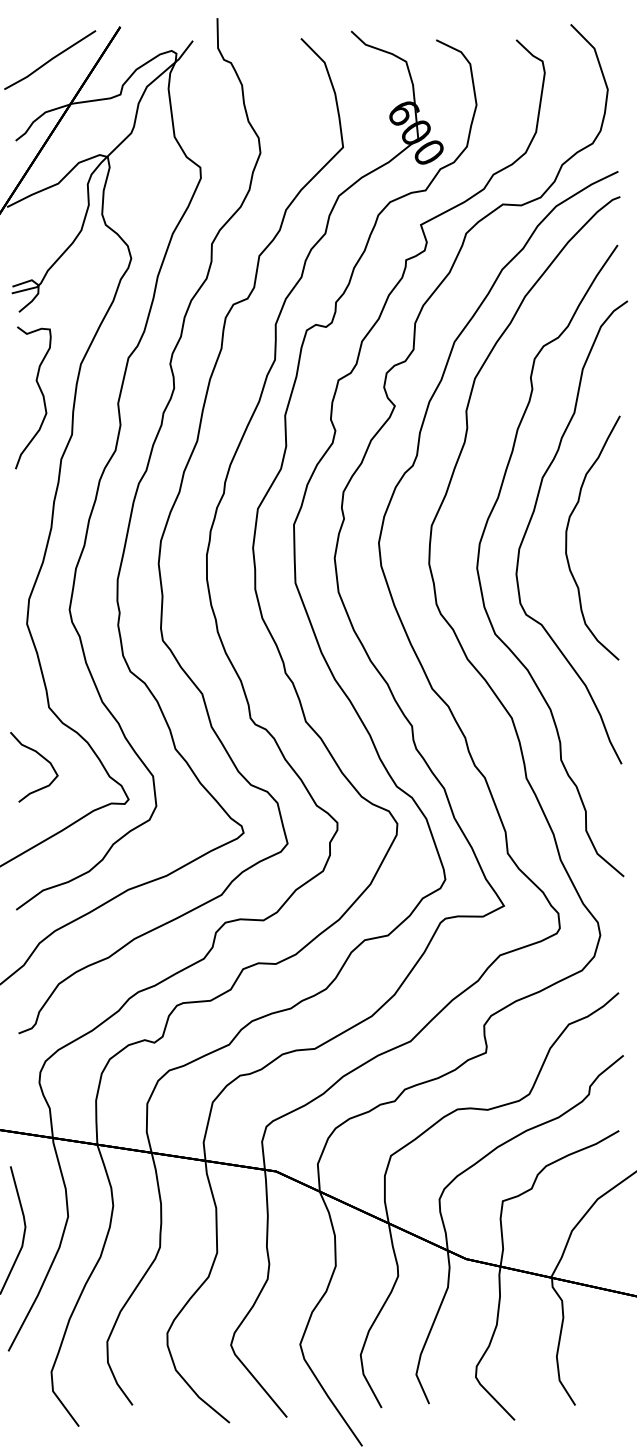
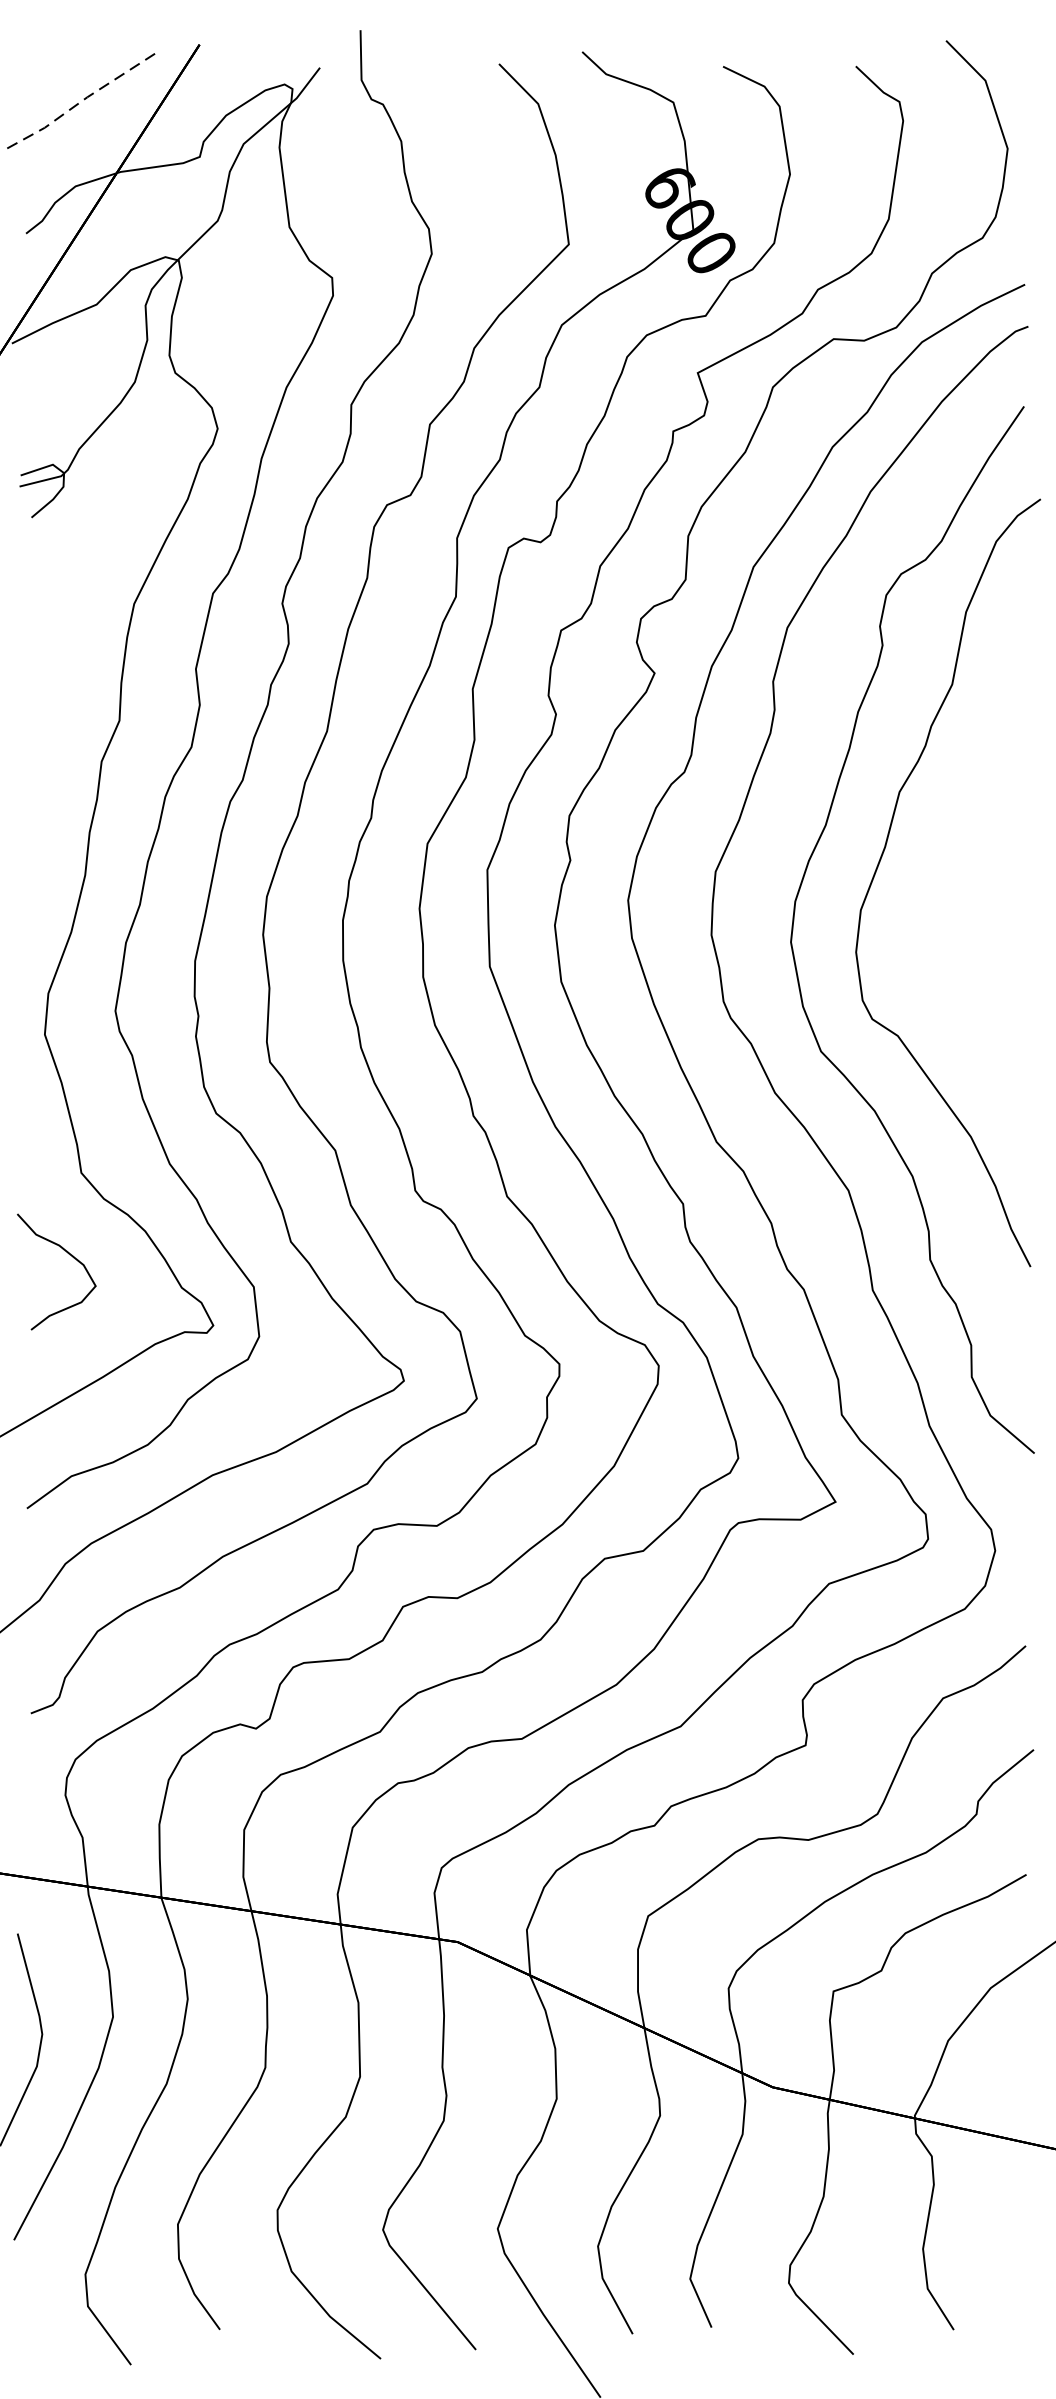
line: (50, 60) -> (83, 100), solid -> dashed
curve: (41, 394) -> (68, 654), removed
curve: (567, 537) -> (940, 891), removed

